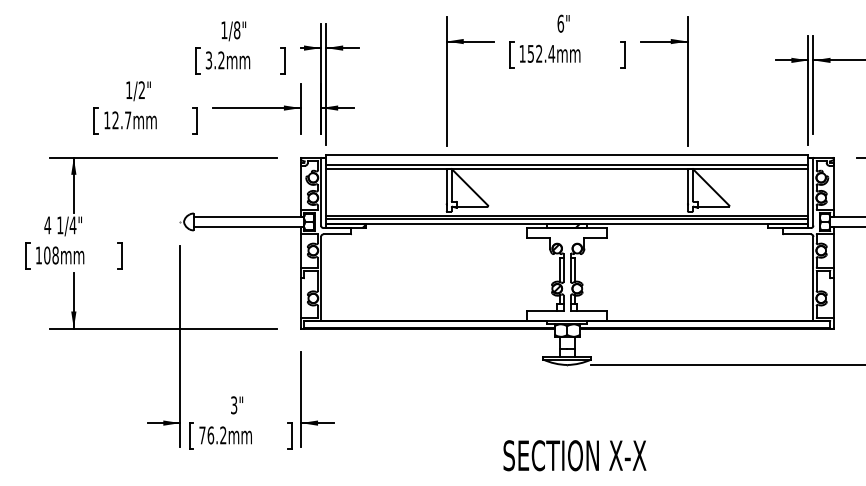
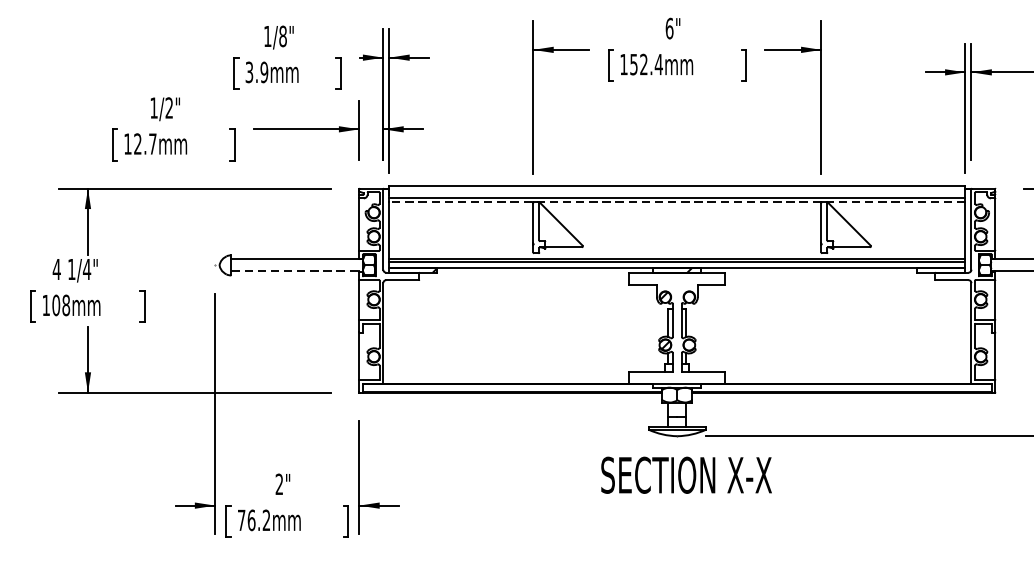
text: (221, 60) -> (264, 72), 3.2mm -> 3.9mm
line: (566, 169) -> (676, 202), solid -> dashed
line: (249, 227) -> (297, 271), solid -> dashed
text: (234, 405) -> (279, 484), 3" -> 2"
text: (574, 455) -> (686, 475), moved

